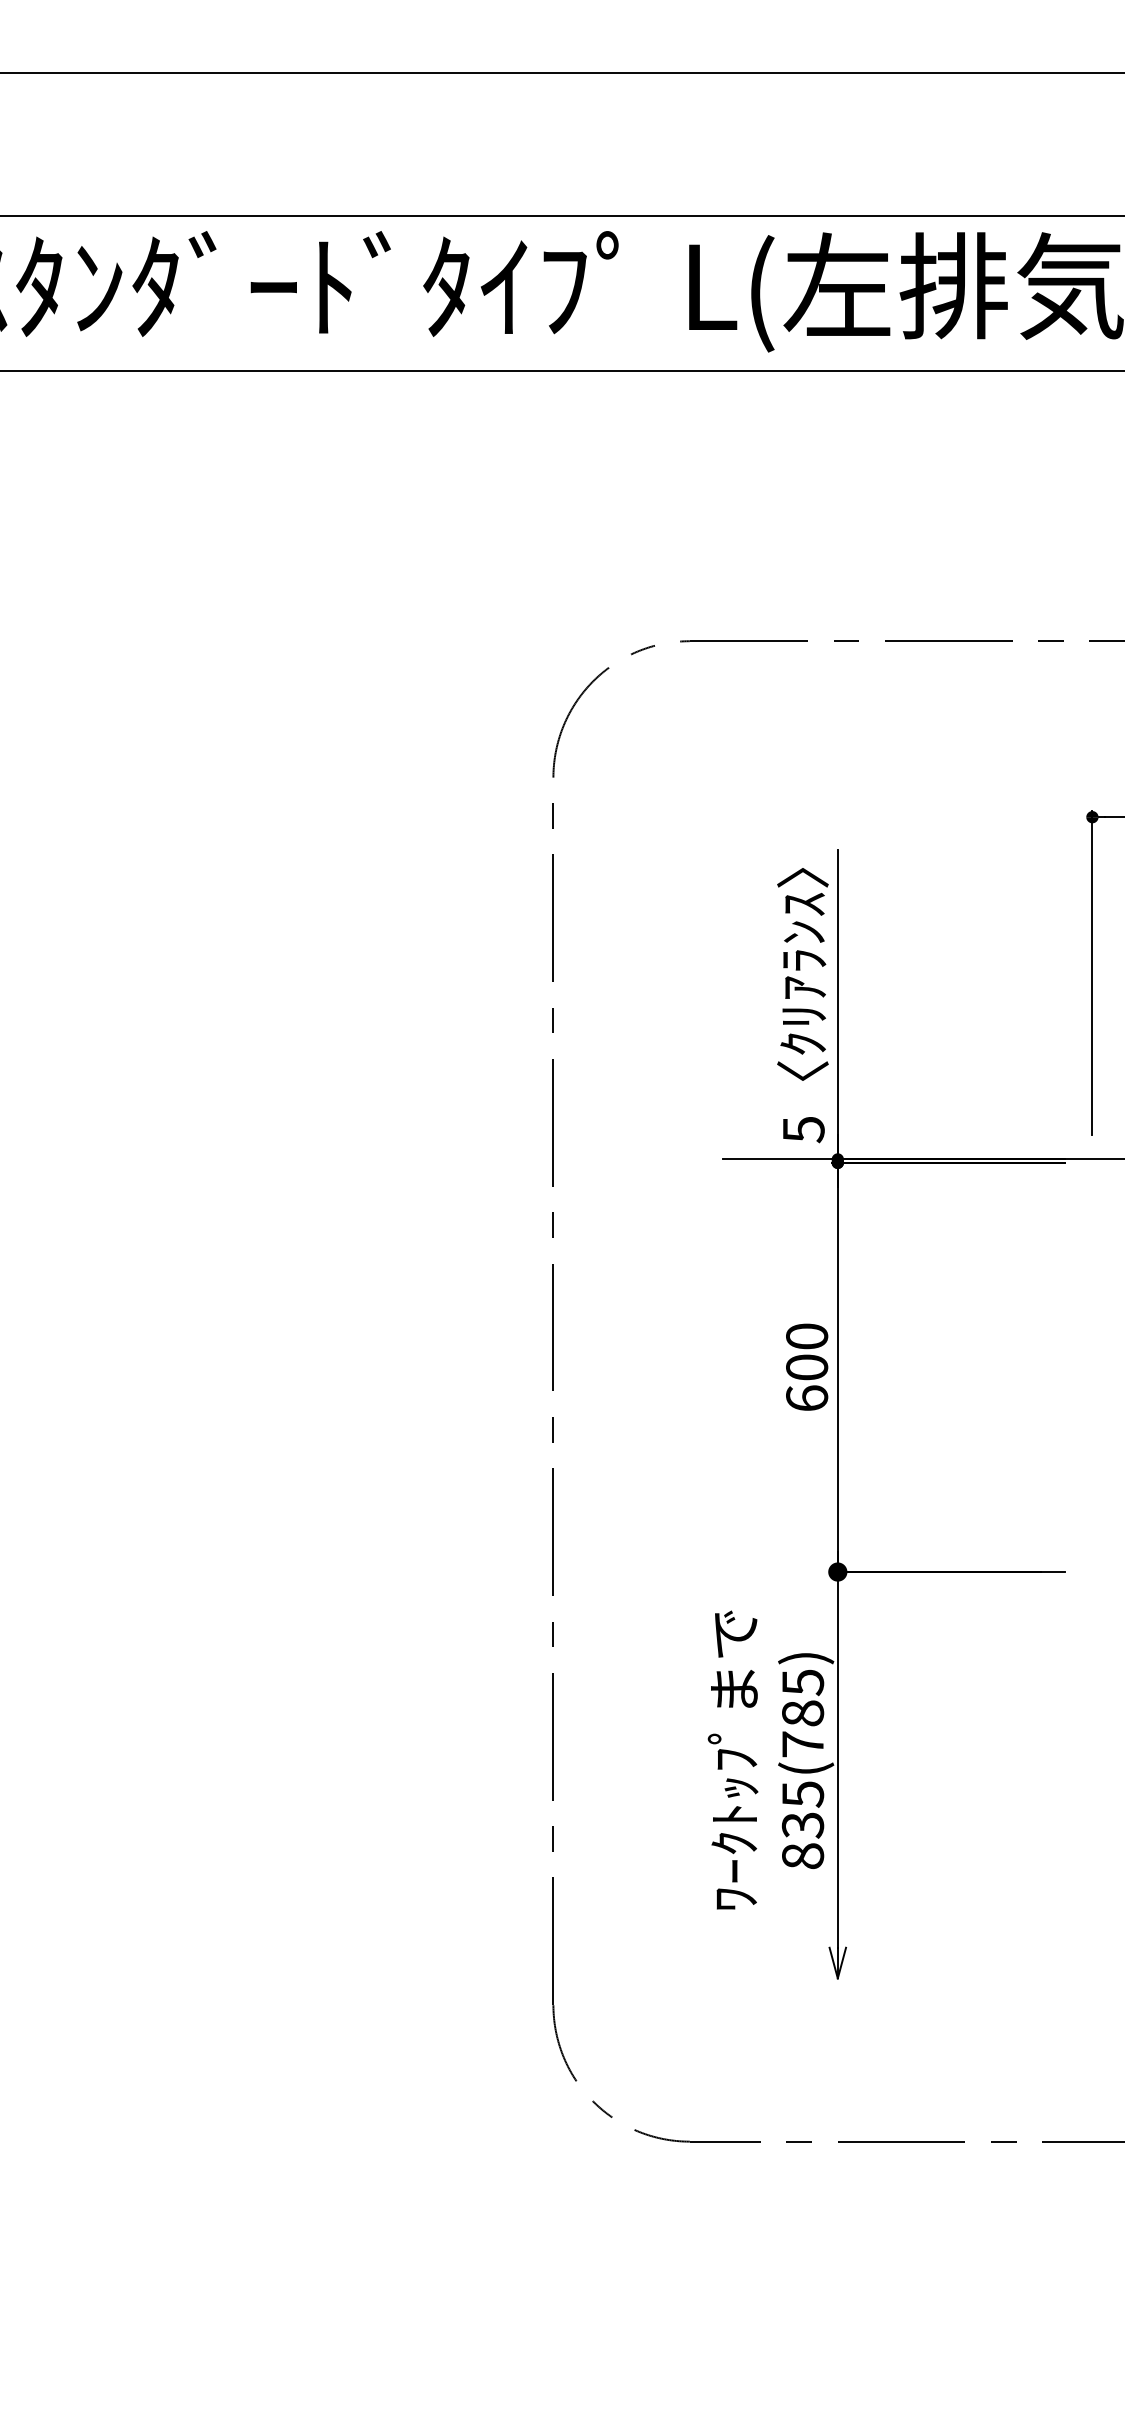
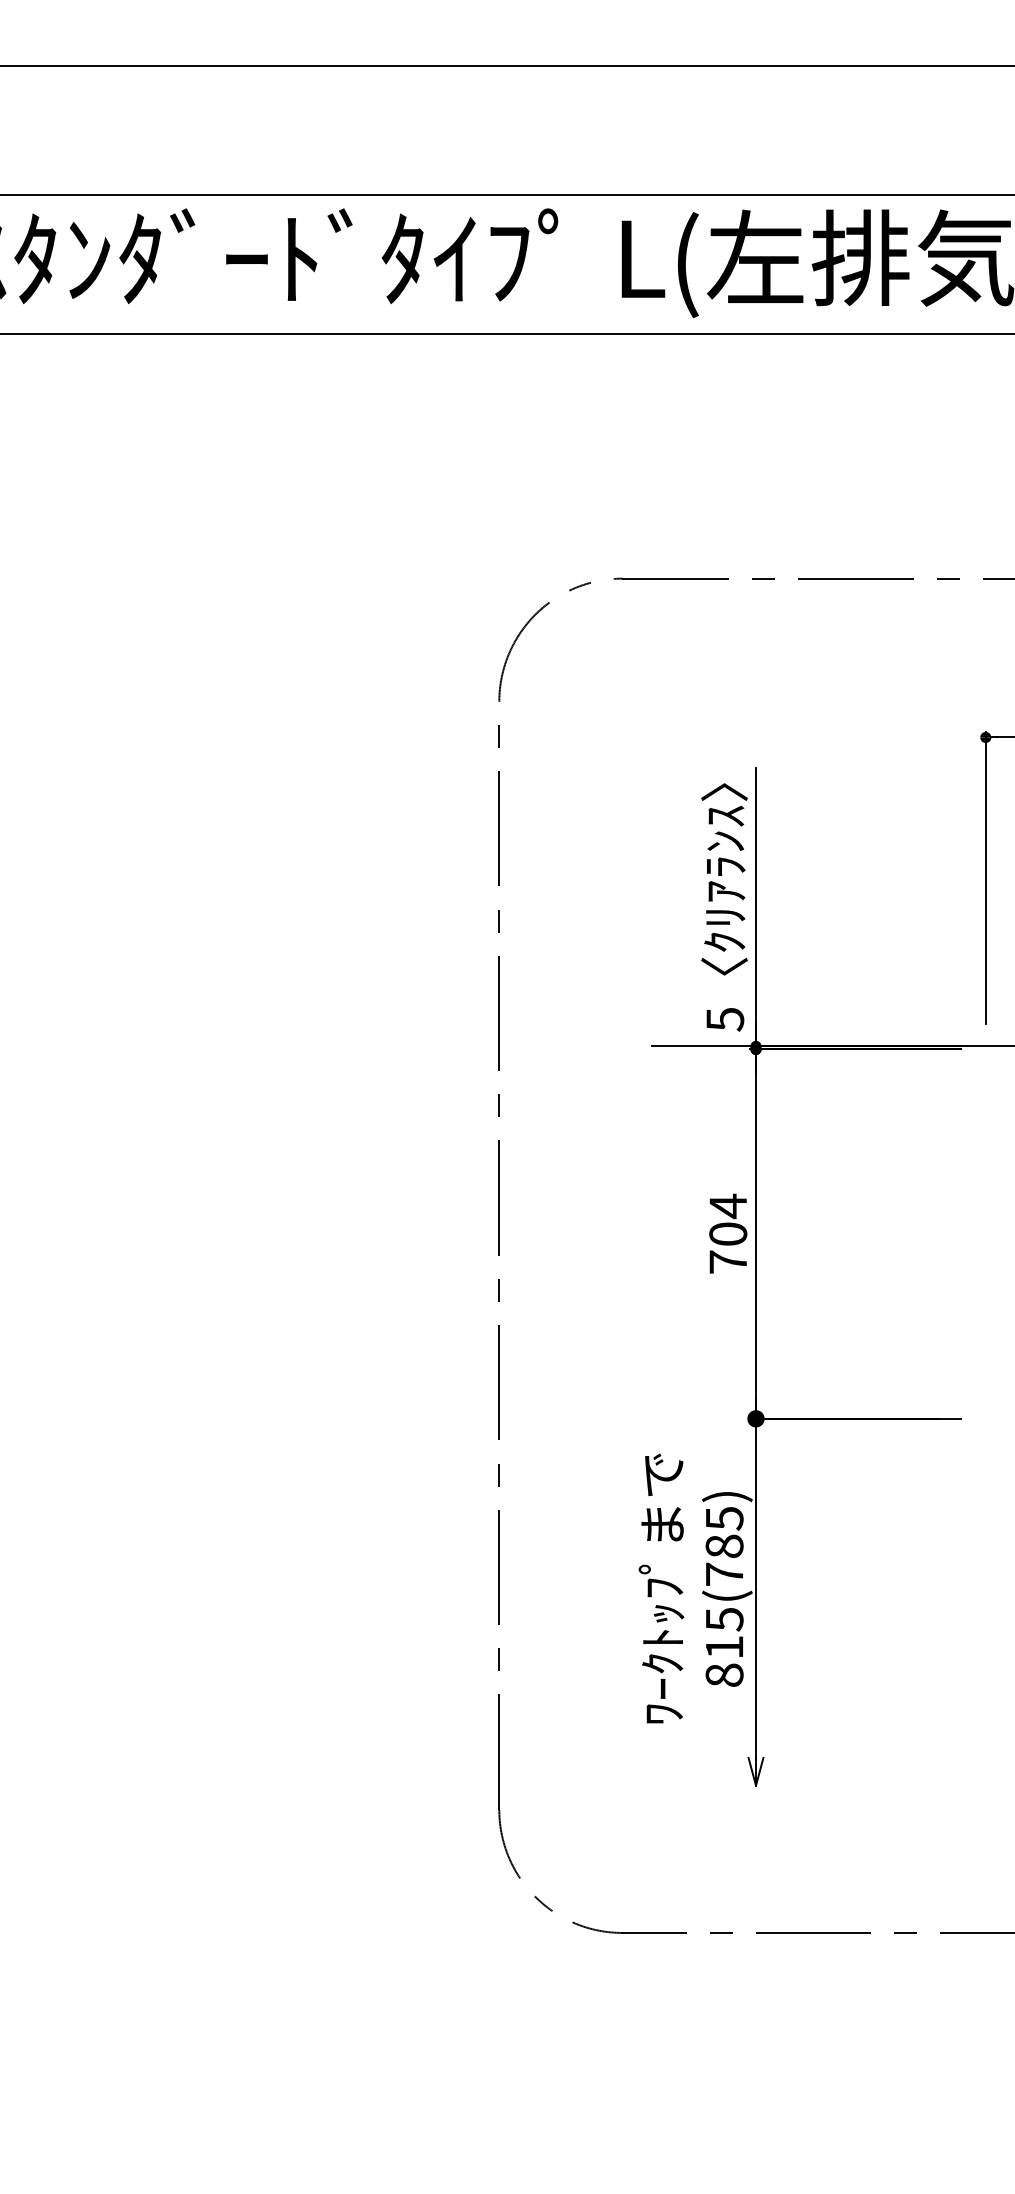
text: (807, 1366) -> (728, 1233), 600 -> 704
text: (802, 1825) -> (724, 1647), 835(785) -> 815(785)

